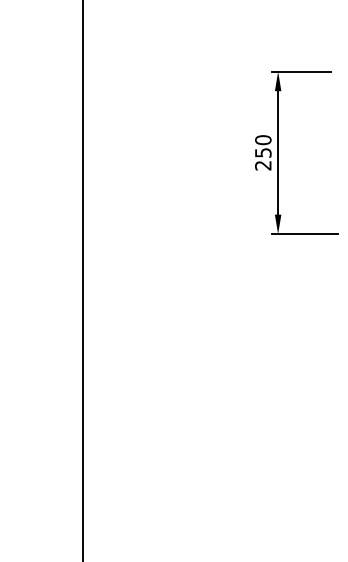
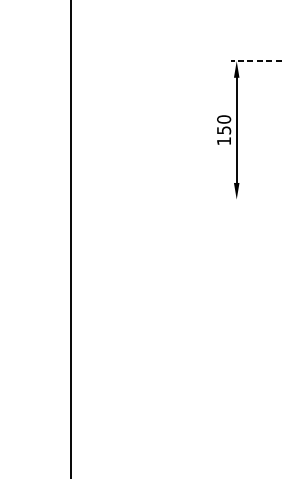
line: (301, 71) -> (256, 61), solid -> dashed
text: (263, 165) -> (224, 141), 250 -> 150
line: (304, 234) -> (259, 199), removed

